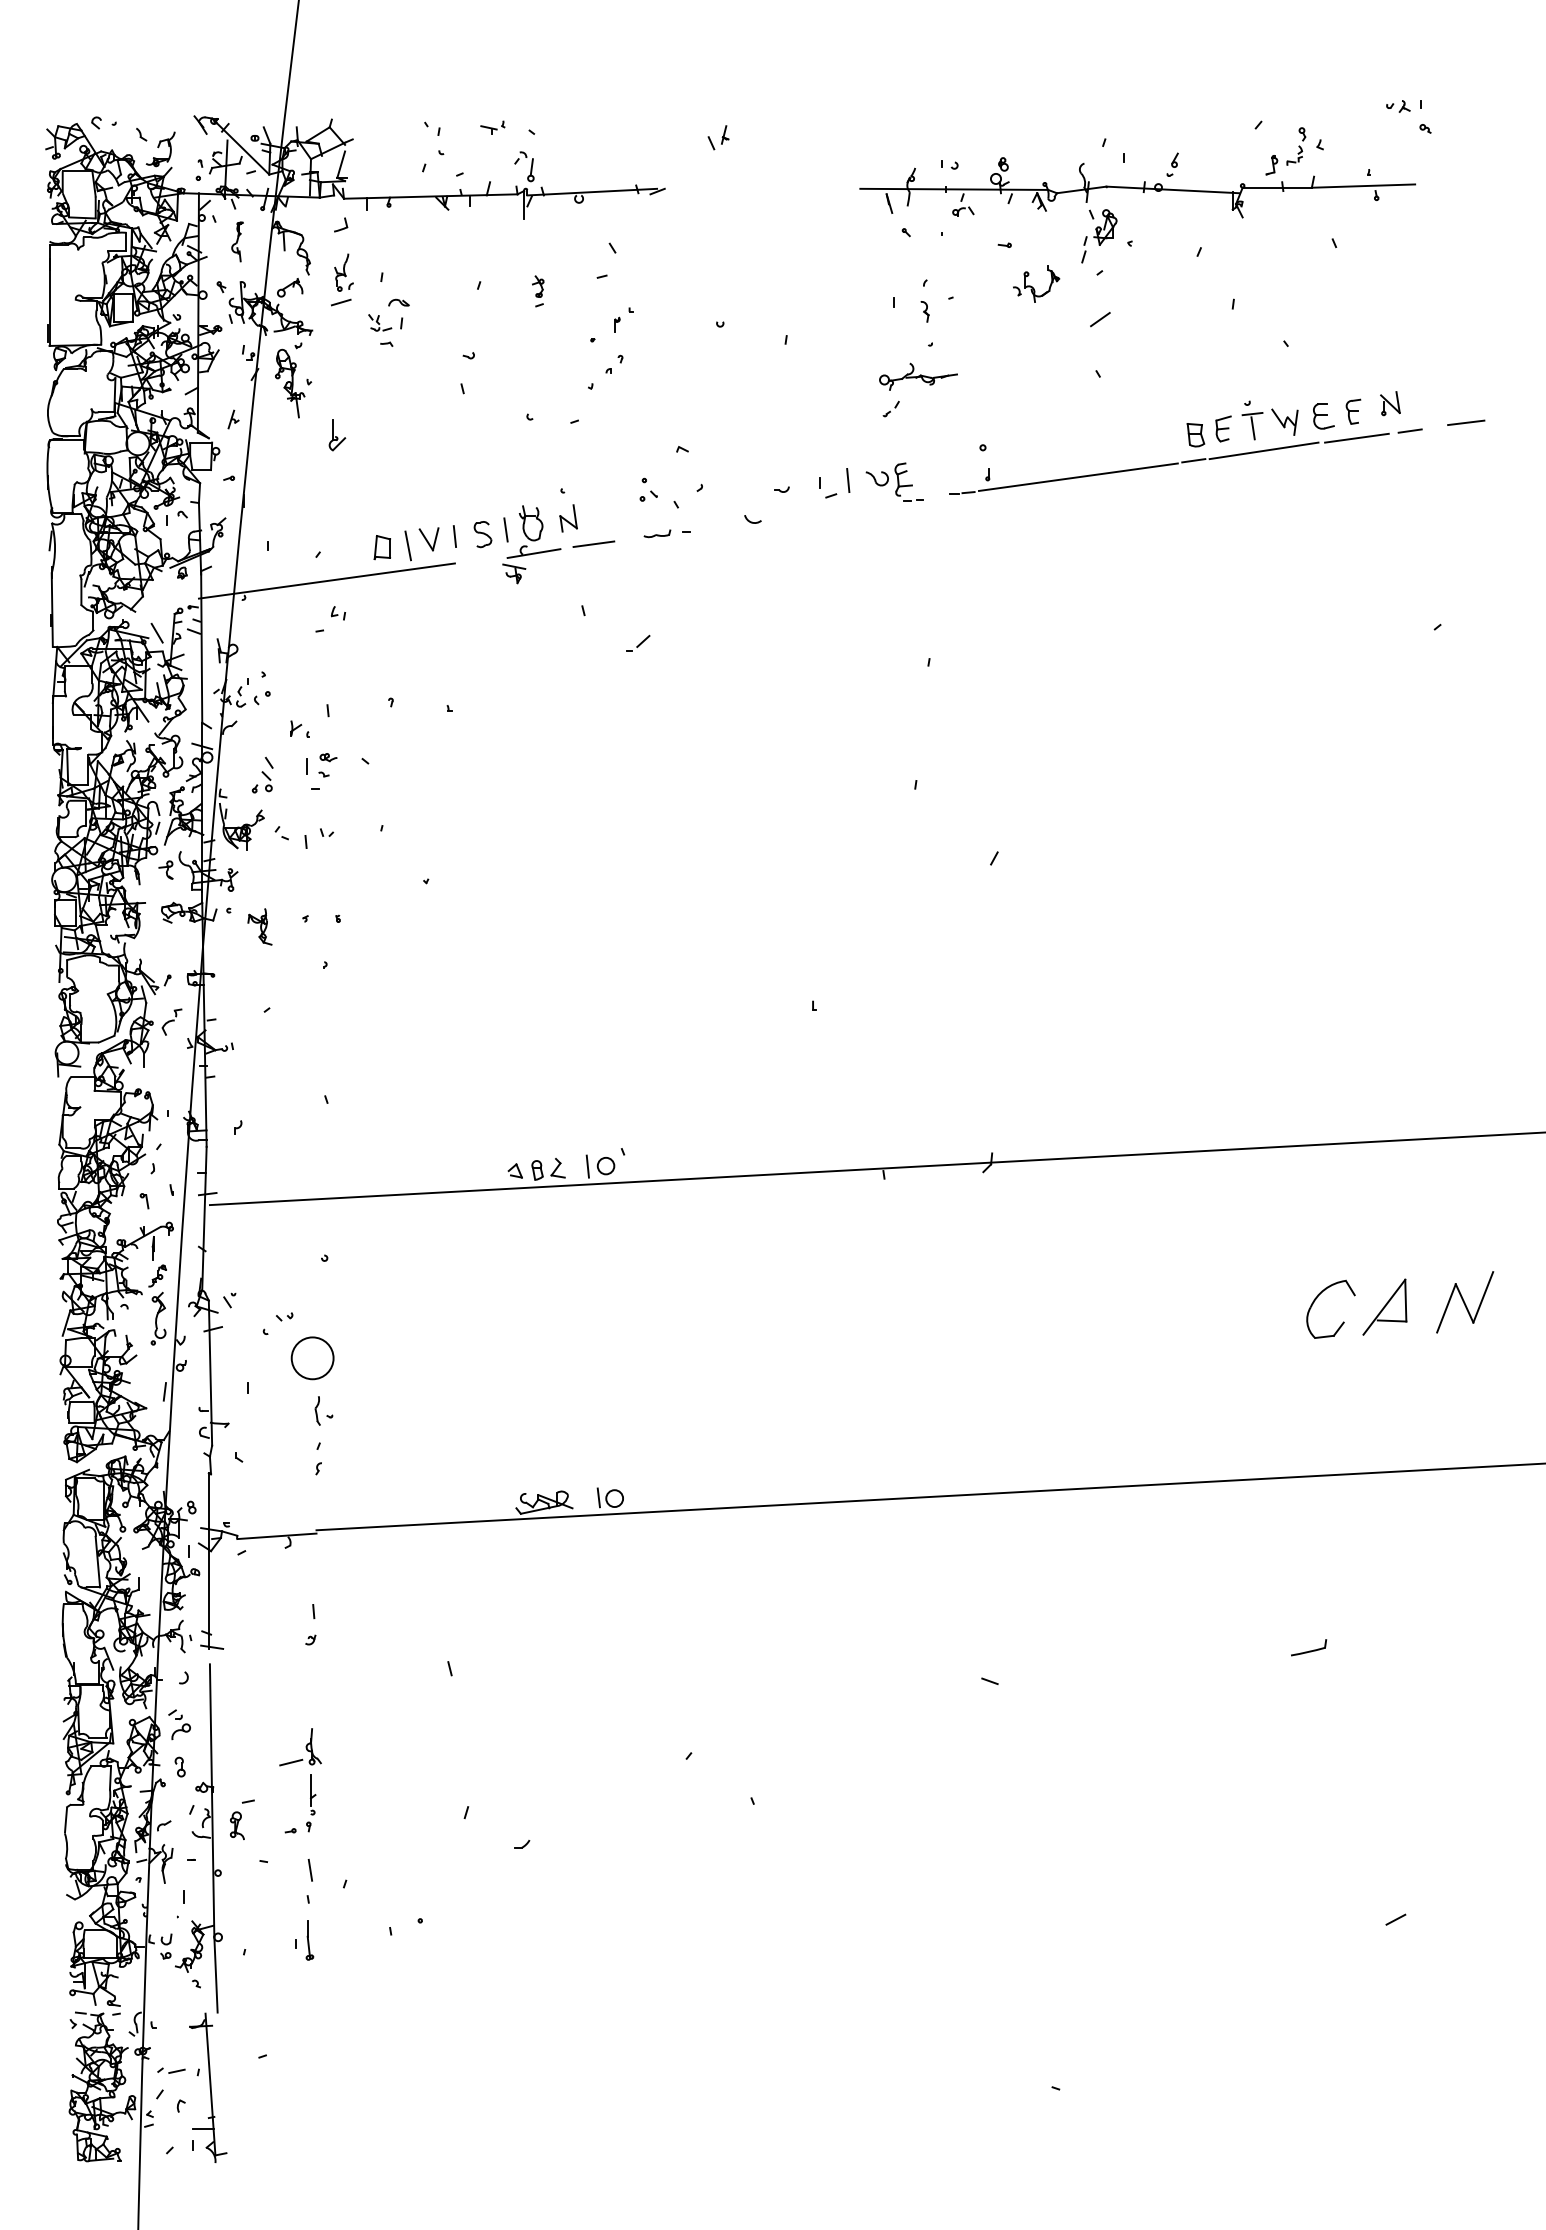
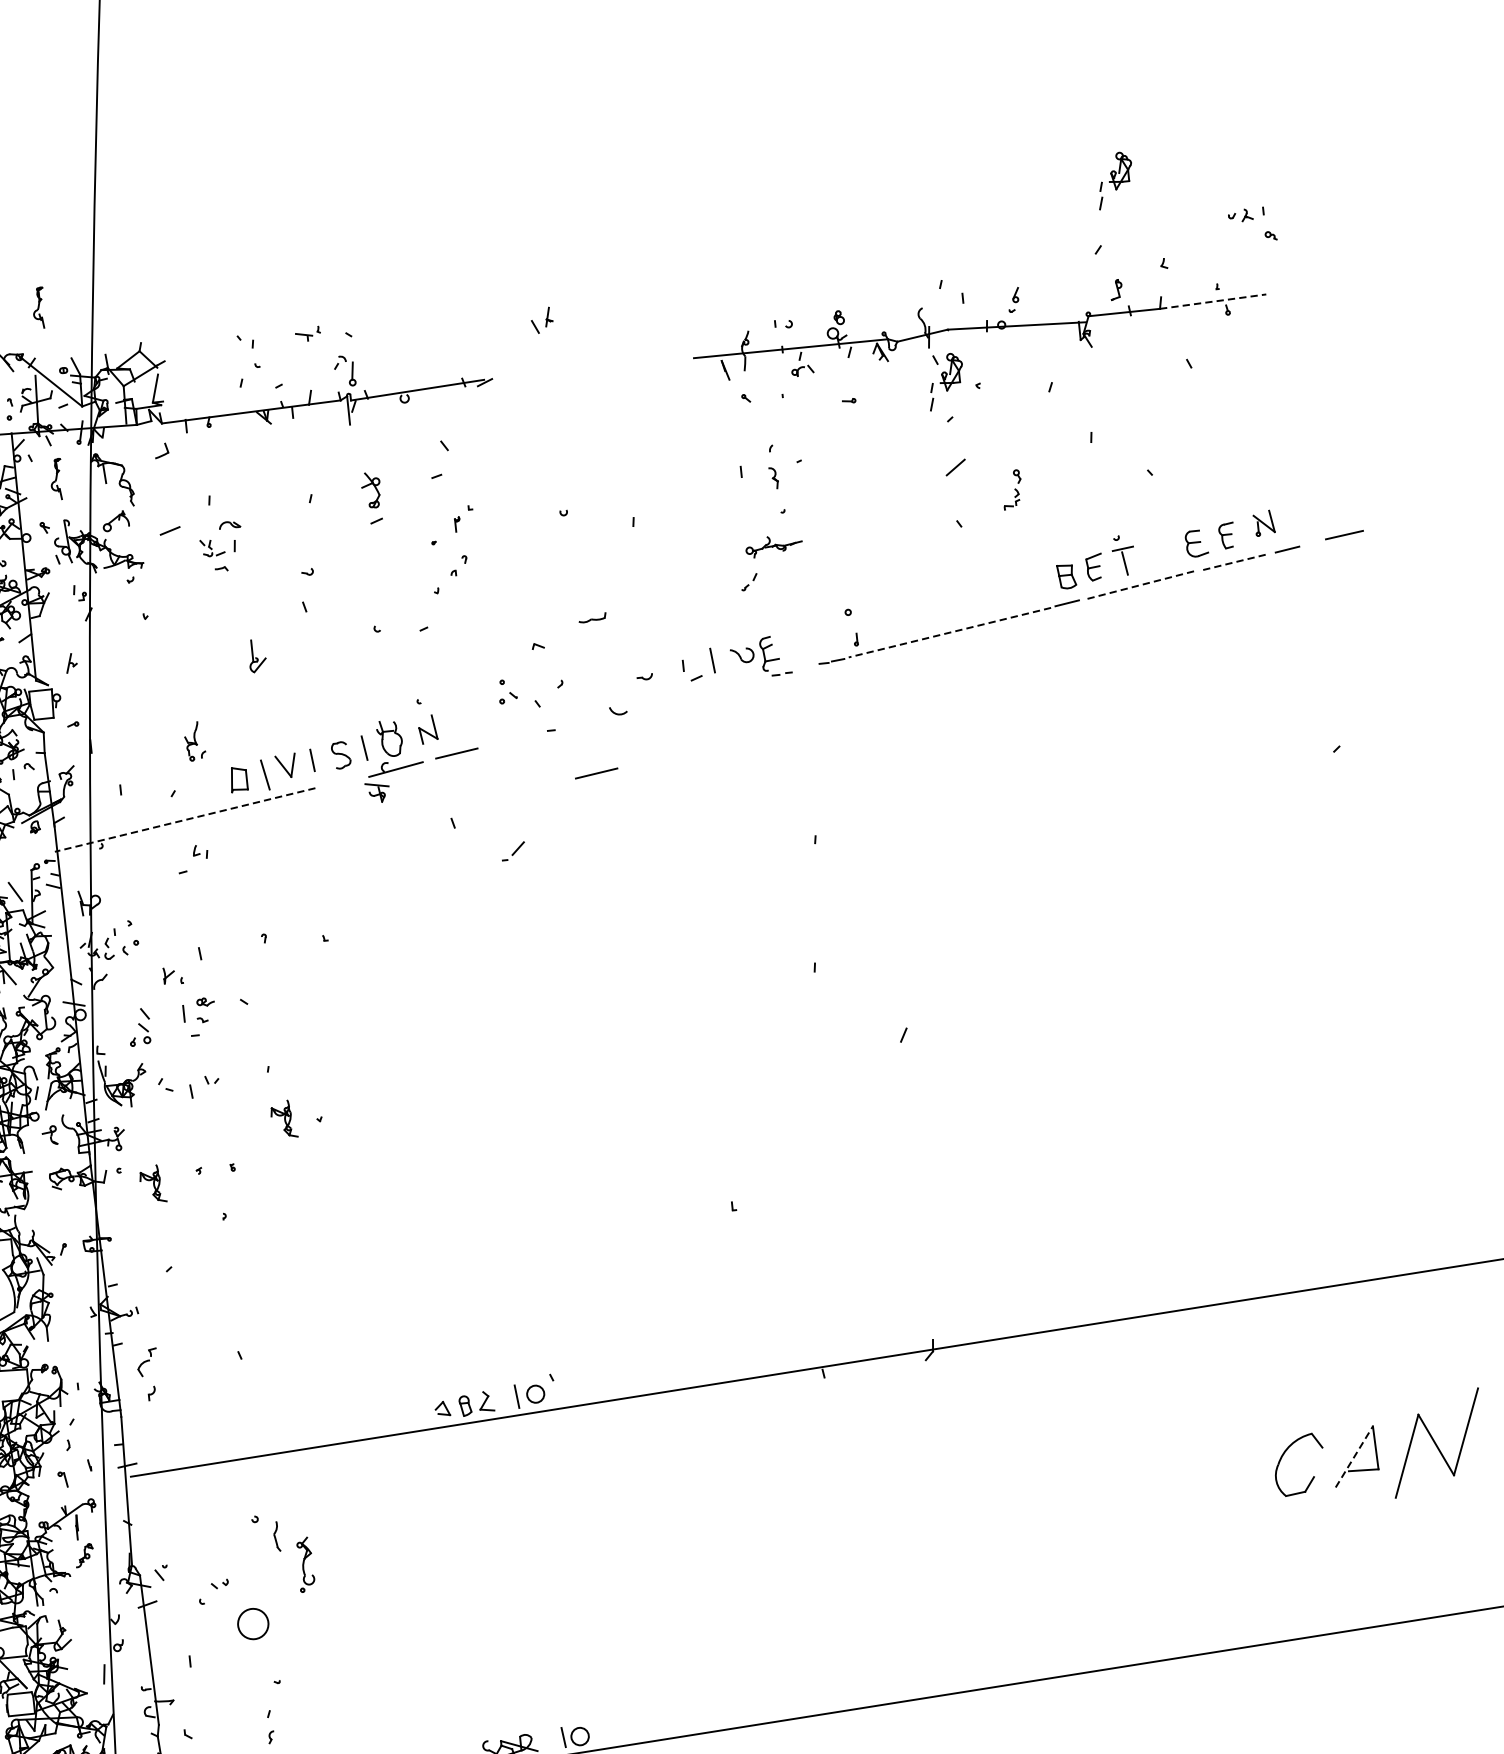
part: (1281, 60) -> (1115, 180), added
part: (237, 75) -> (38, 307), added
part: (1296, 146) -> (1012, 489), moved
line: (1363, 186) -> (1213, 302), solid -> dashed
part: (343, 272) -> (194, 741), moved
part: (1036, 283) -> (885, 437), removed
part: (538, 291) -> (372, 498), size x1.6
part: (918, 376) -> (774, 545), size x0.7
part: (290, 383) -> (126, 619), removed
part: (1284, 421) -> (1156, 553), removed
part: (337, 435) -> (257, 656), moved
line: (1356, 438) -> (1232, 562), solid -> dashed
line: (1263, 450) -> (1138, 585), solid -> dashed
line: (1077, 477) -> (948, 633), solid -> dashed
part: (657, 533) -> (592, 617), moved
line: (725, 576) -> (596, 772), added
line: (326, 581) -> (184, 820), solid -> dashed
part: (391, 877) -> (283, 1119), added
part: (171, 1021) -> (146, 1361), moved
part: (1465, 1302) -> (1437, 1443), size x1.6
line: (1384, 1306) -> (1354, 1456), solid -> dashed
part: (158, 1318) -> (305, 1564), moved
circle: (312, 1358) -> (253, 1624), size x0.7
part: (317, 1410) -> (276, 1536), moved

